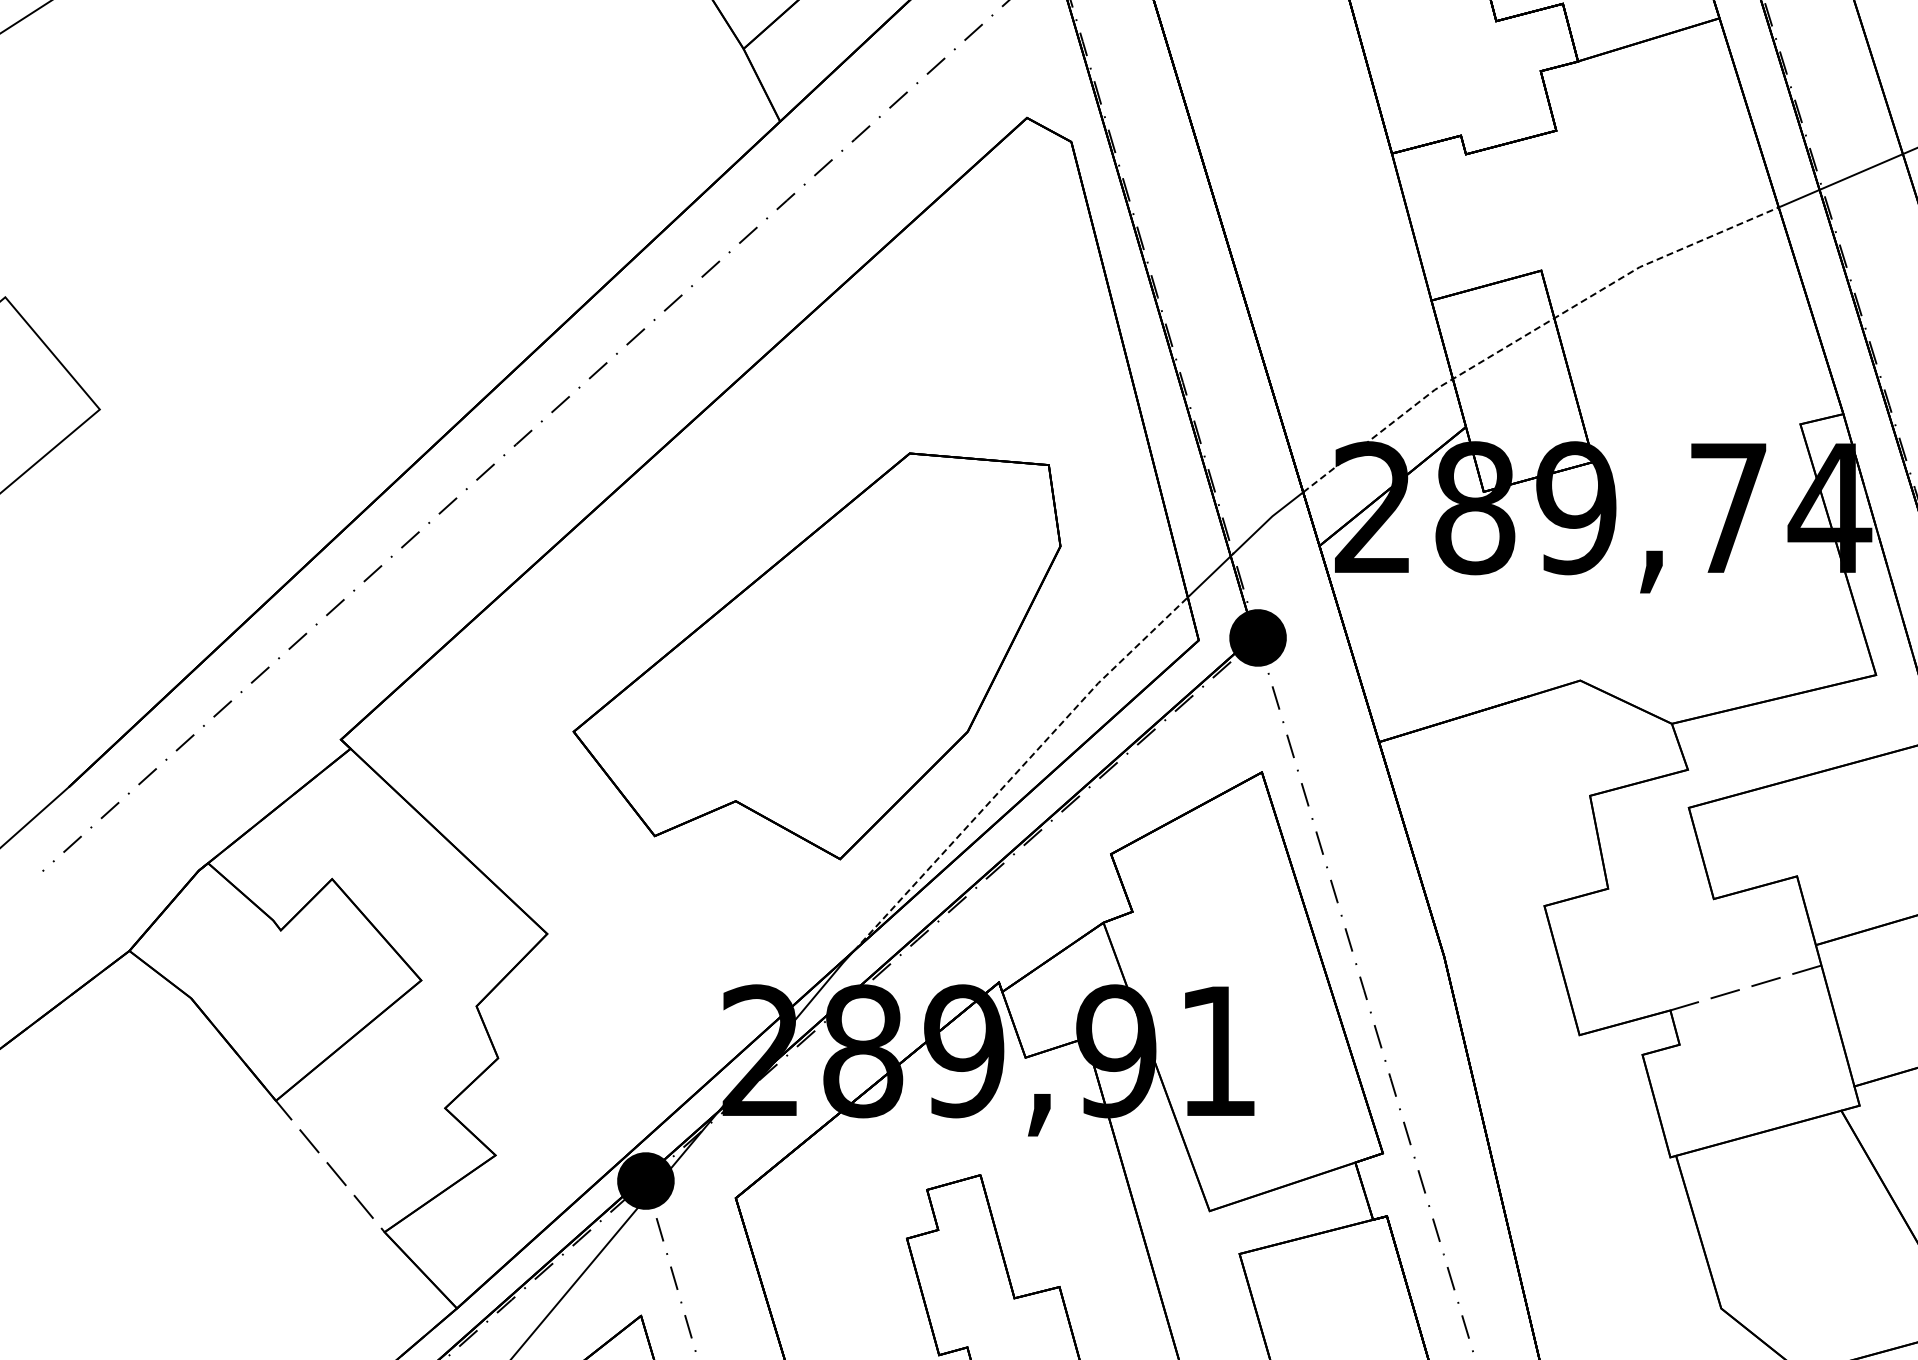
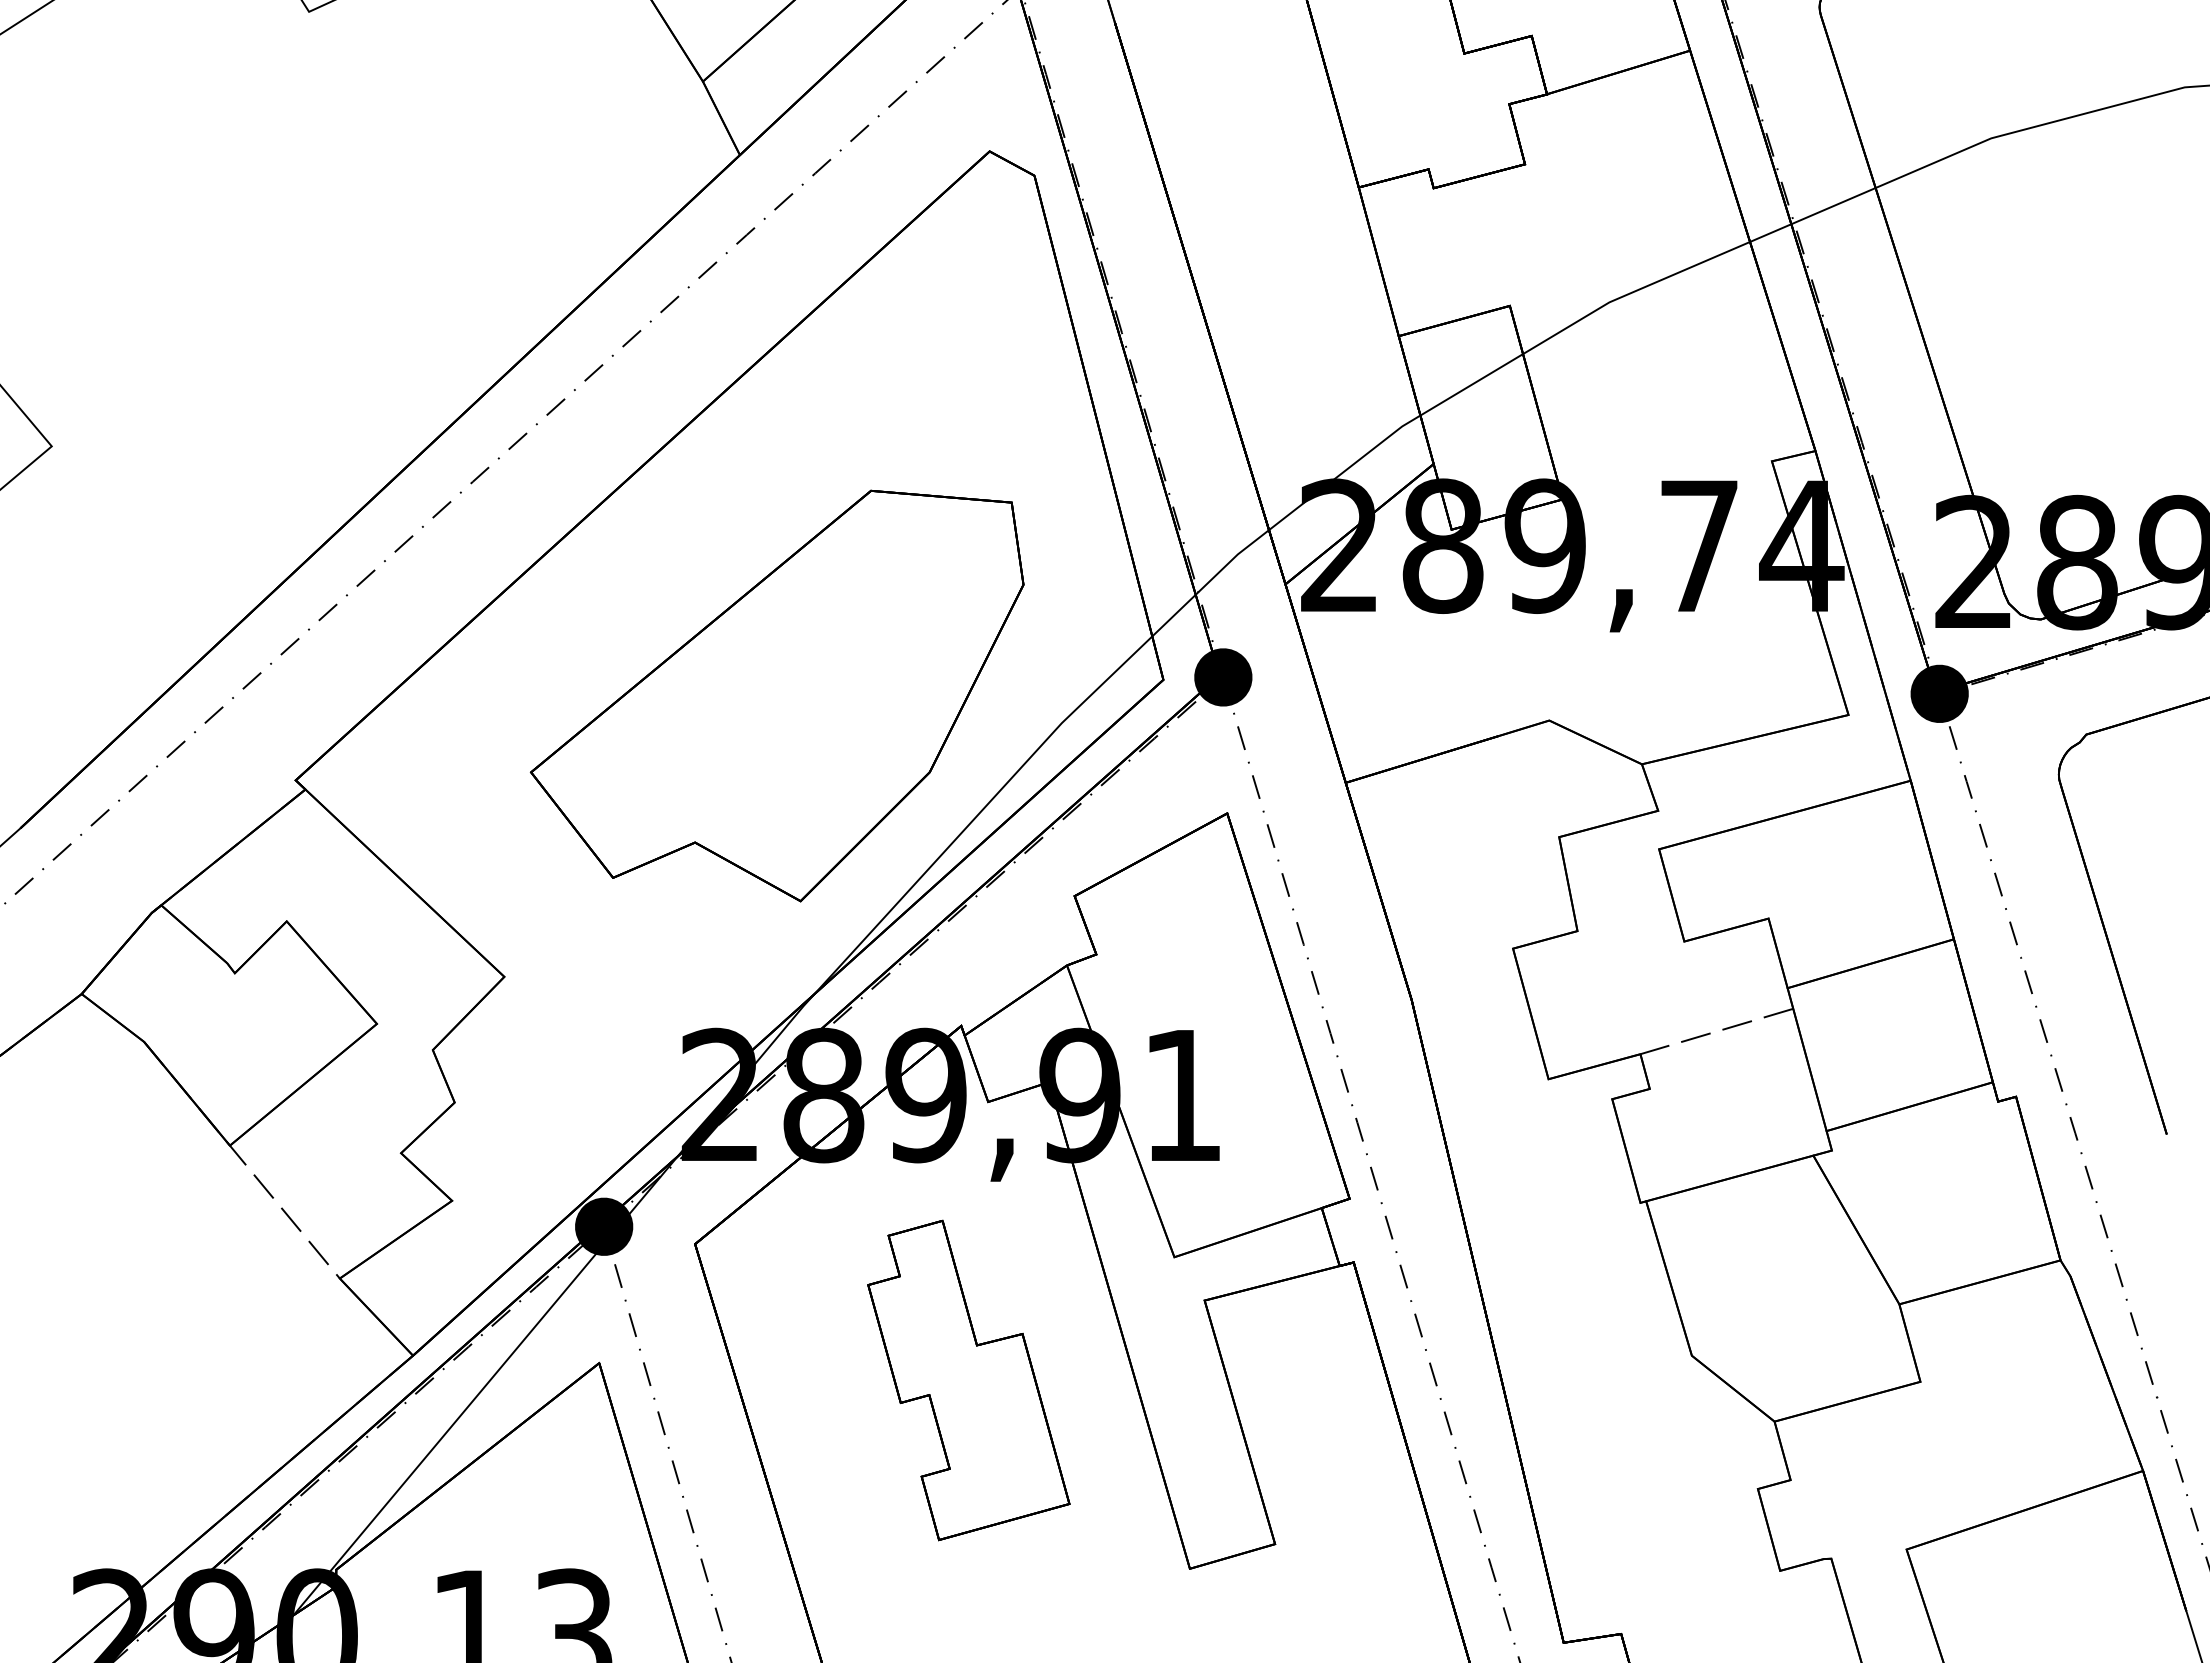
line: (1531, 331) -> (1499, 367), dashed -> solid
line: (1017, 770) -> (980, 811), dashed -> solid

